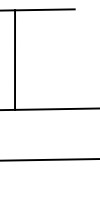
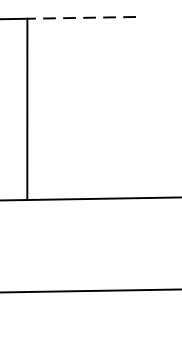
line: (44, 9) -> (80, 17), solid -> dashed

